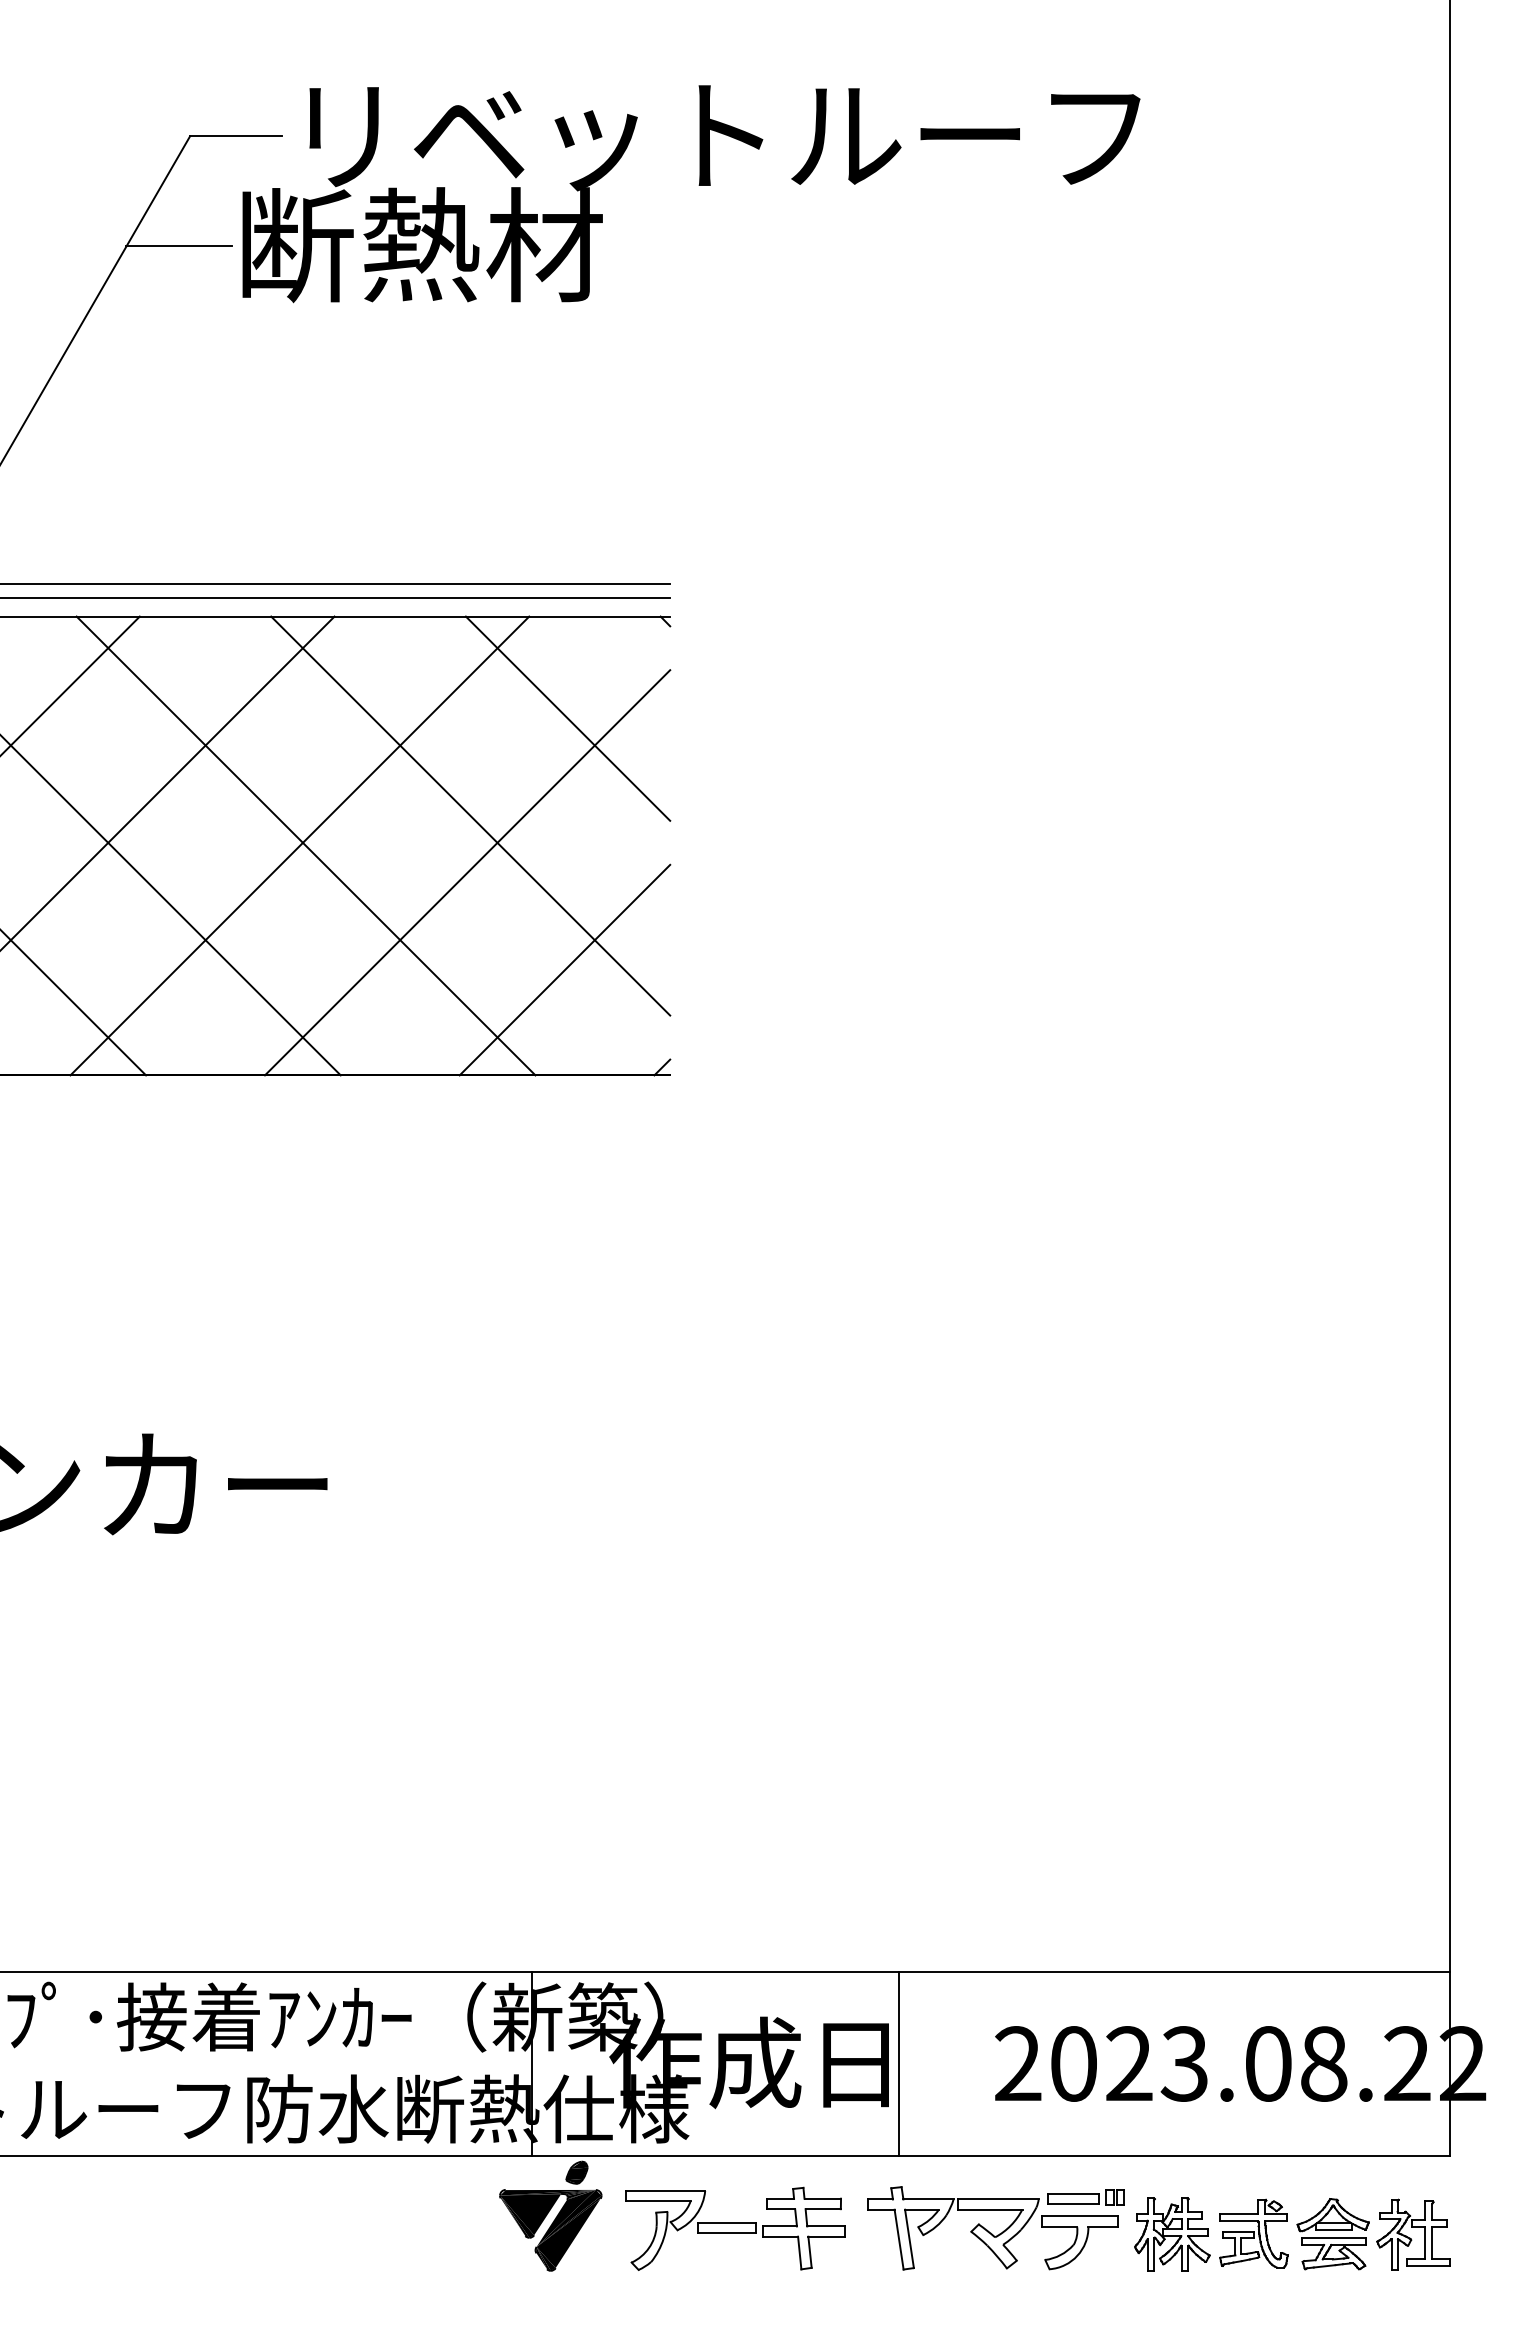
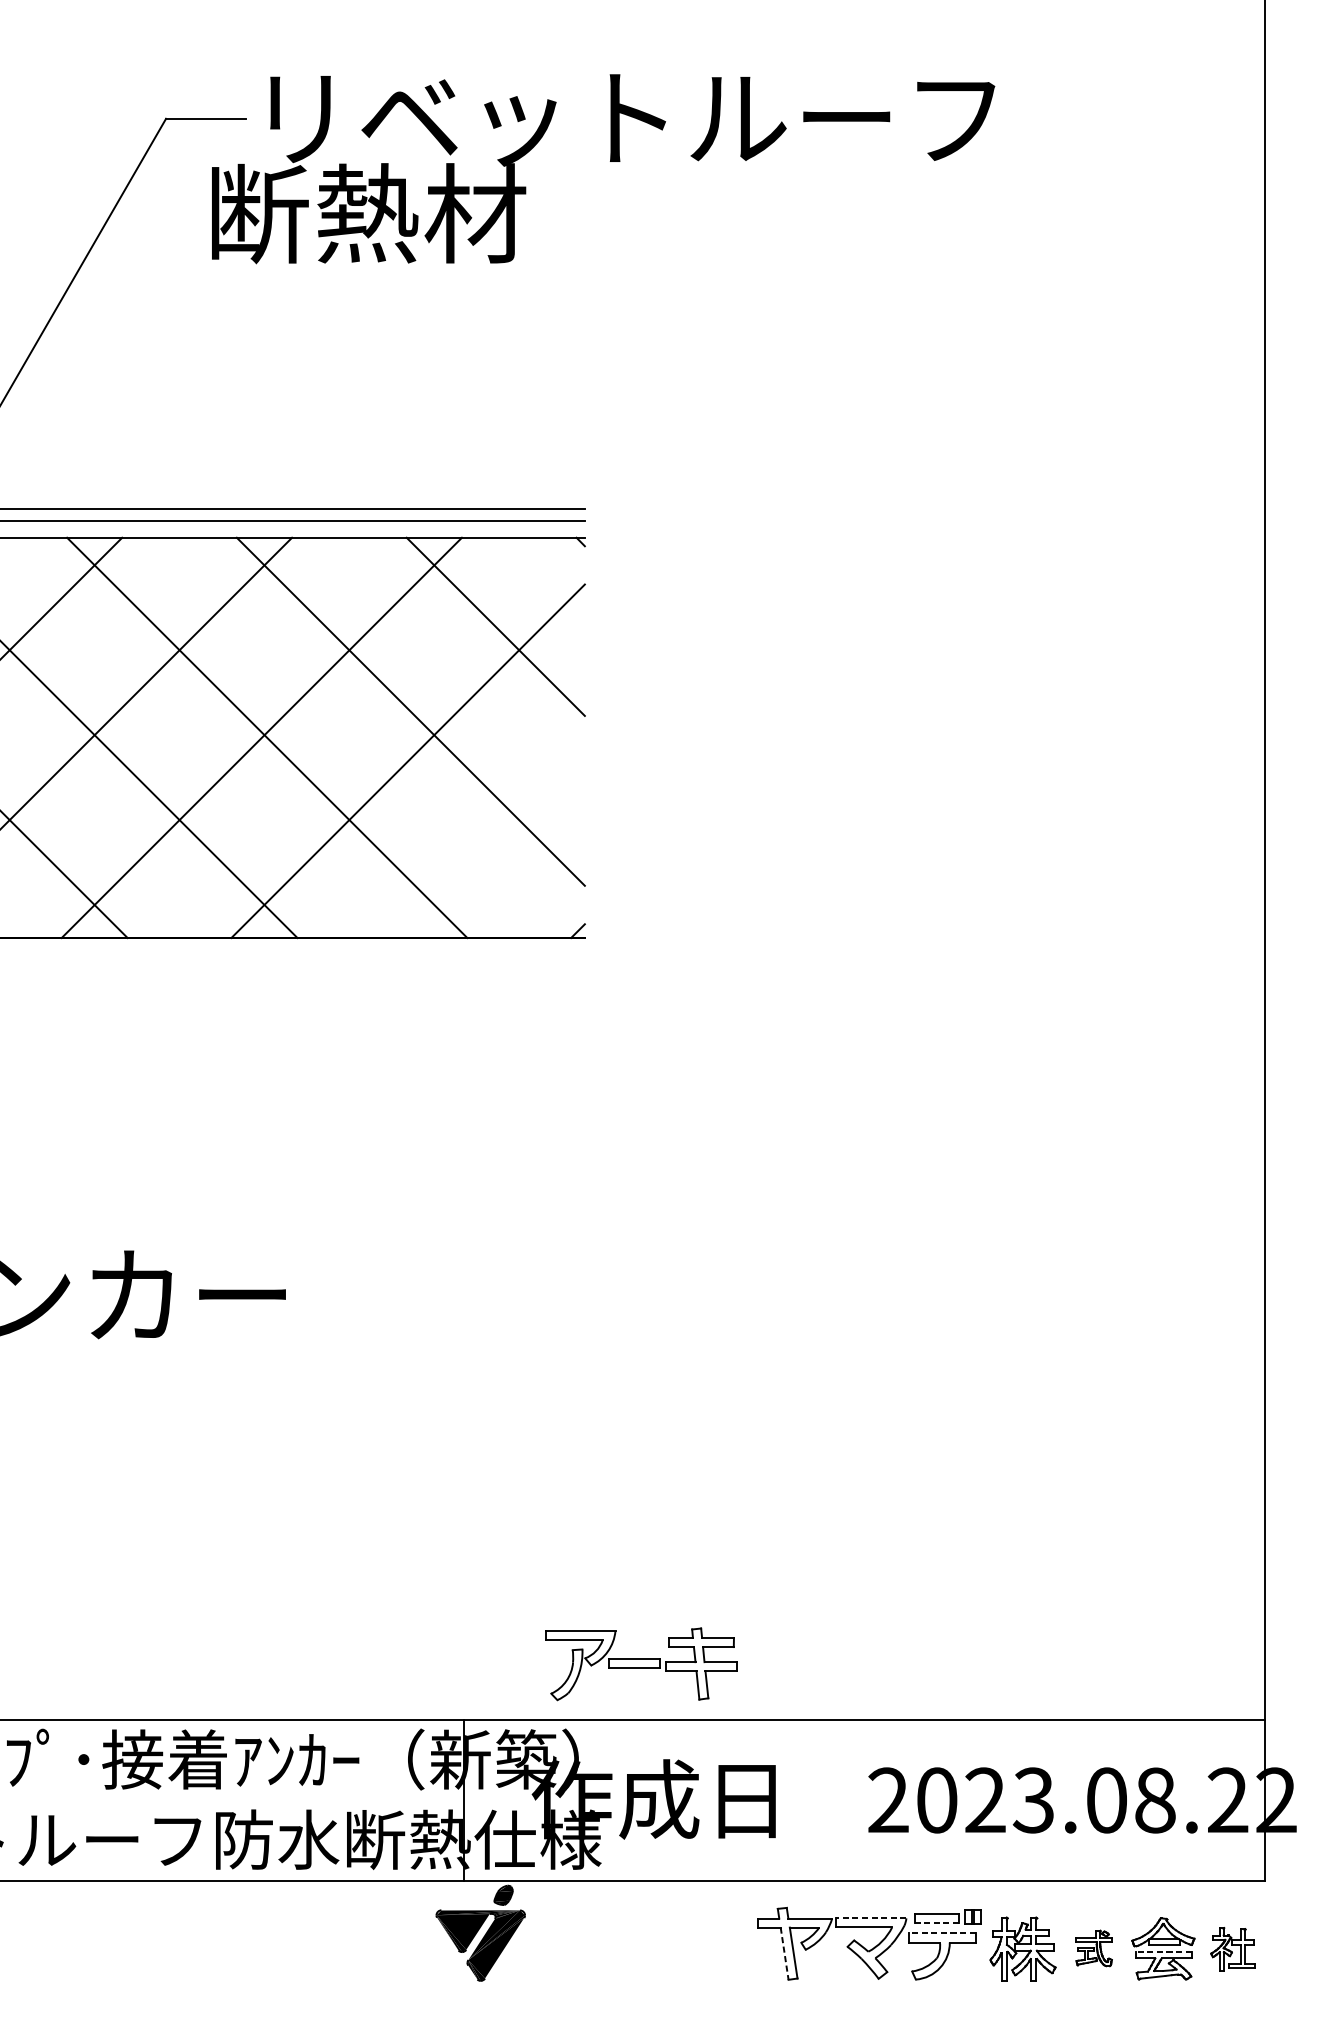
line: (179, 246) -> (156, 214), removed
line: (564, 969) -> (492, 845), removed
line: (899, 2063) -> (784, 1800), removed
line: (997, 2199) -> (870, 1918), solid -> dashed
line: (1073, 2204) -> (936, 1923), solid -> dashed
line: (1079, 2216) -> (941, 1933), solid -> dashed
part: (735, 2228) -> (641, 1663), moved
part: (1253, 2233) -> (1093, 1948), size x0.6
part: (1413, 2234) -> (1233, 1949), size x0.7
line: (1333, 2237) -> (1163, 1951), solid -> dashed
line: (899, 2240) -> (784, 1954), solid -> dashed

